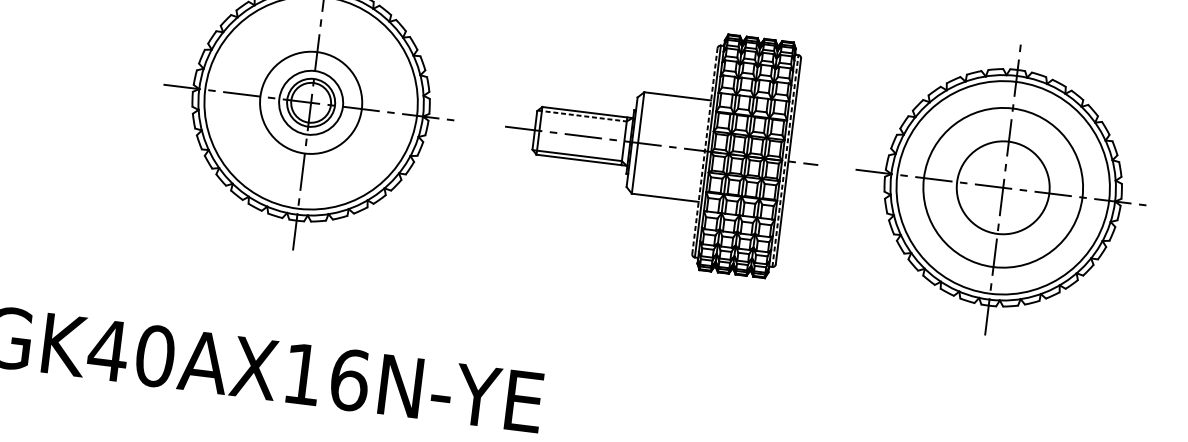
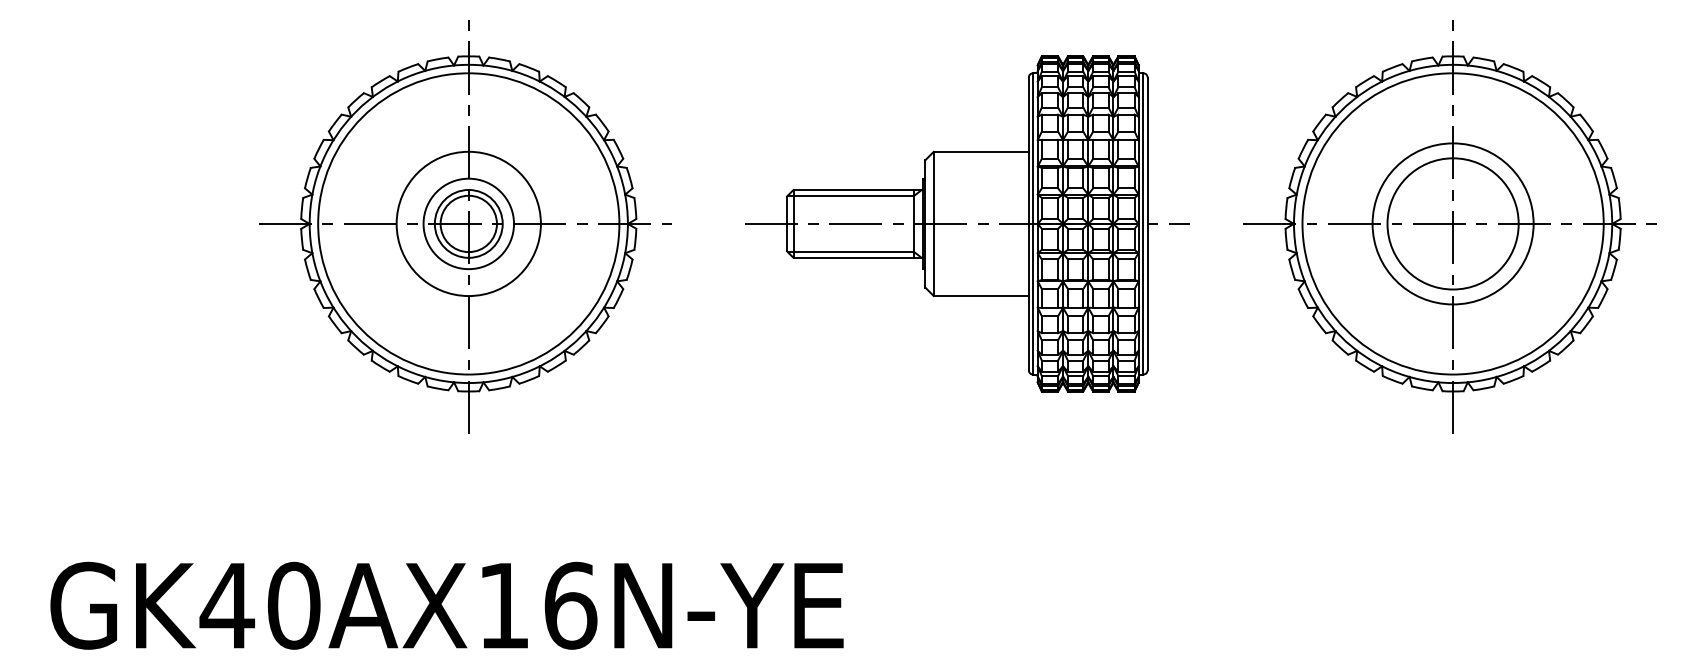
line: (582, 115) -> (851, 195), dashed -> solid
line: (704, 150) -> (1028, 223), dashed -> solid
line: (785, 160) -> (1143, 223), dashed -> solid
circle: (1002, 187) -> (1452, 223), size x0.71

